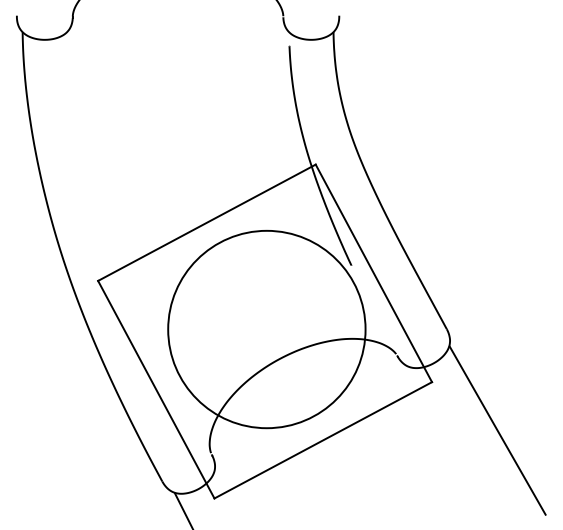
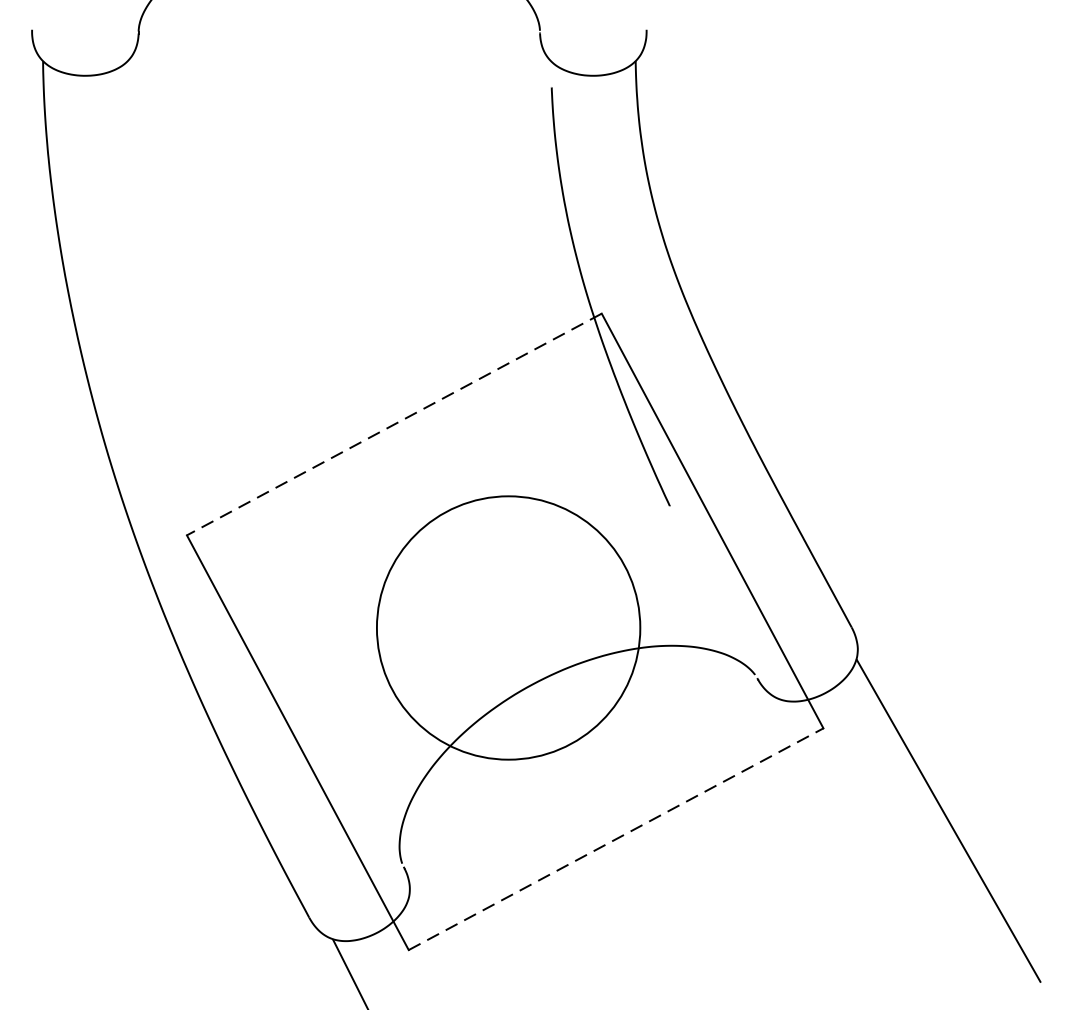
line: (206, 223) -> (393, 425), solid -> dashed
circle: (266, 329) -> (507, 627), size x0.7
line: (323, 440) -> (616, 839), solid -> dashed

